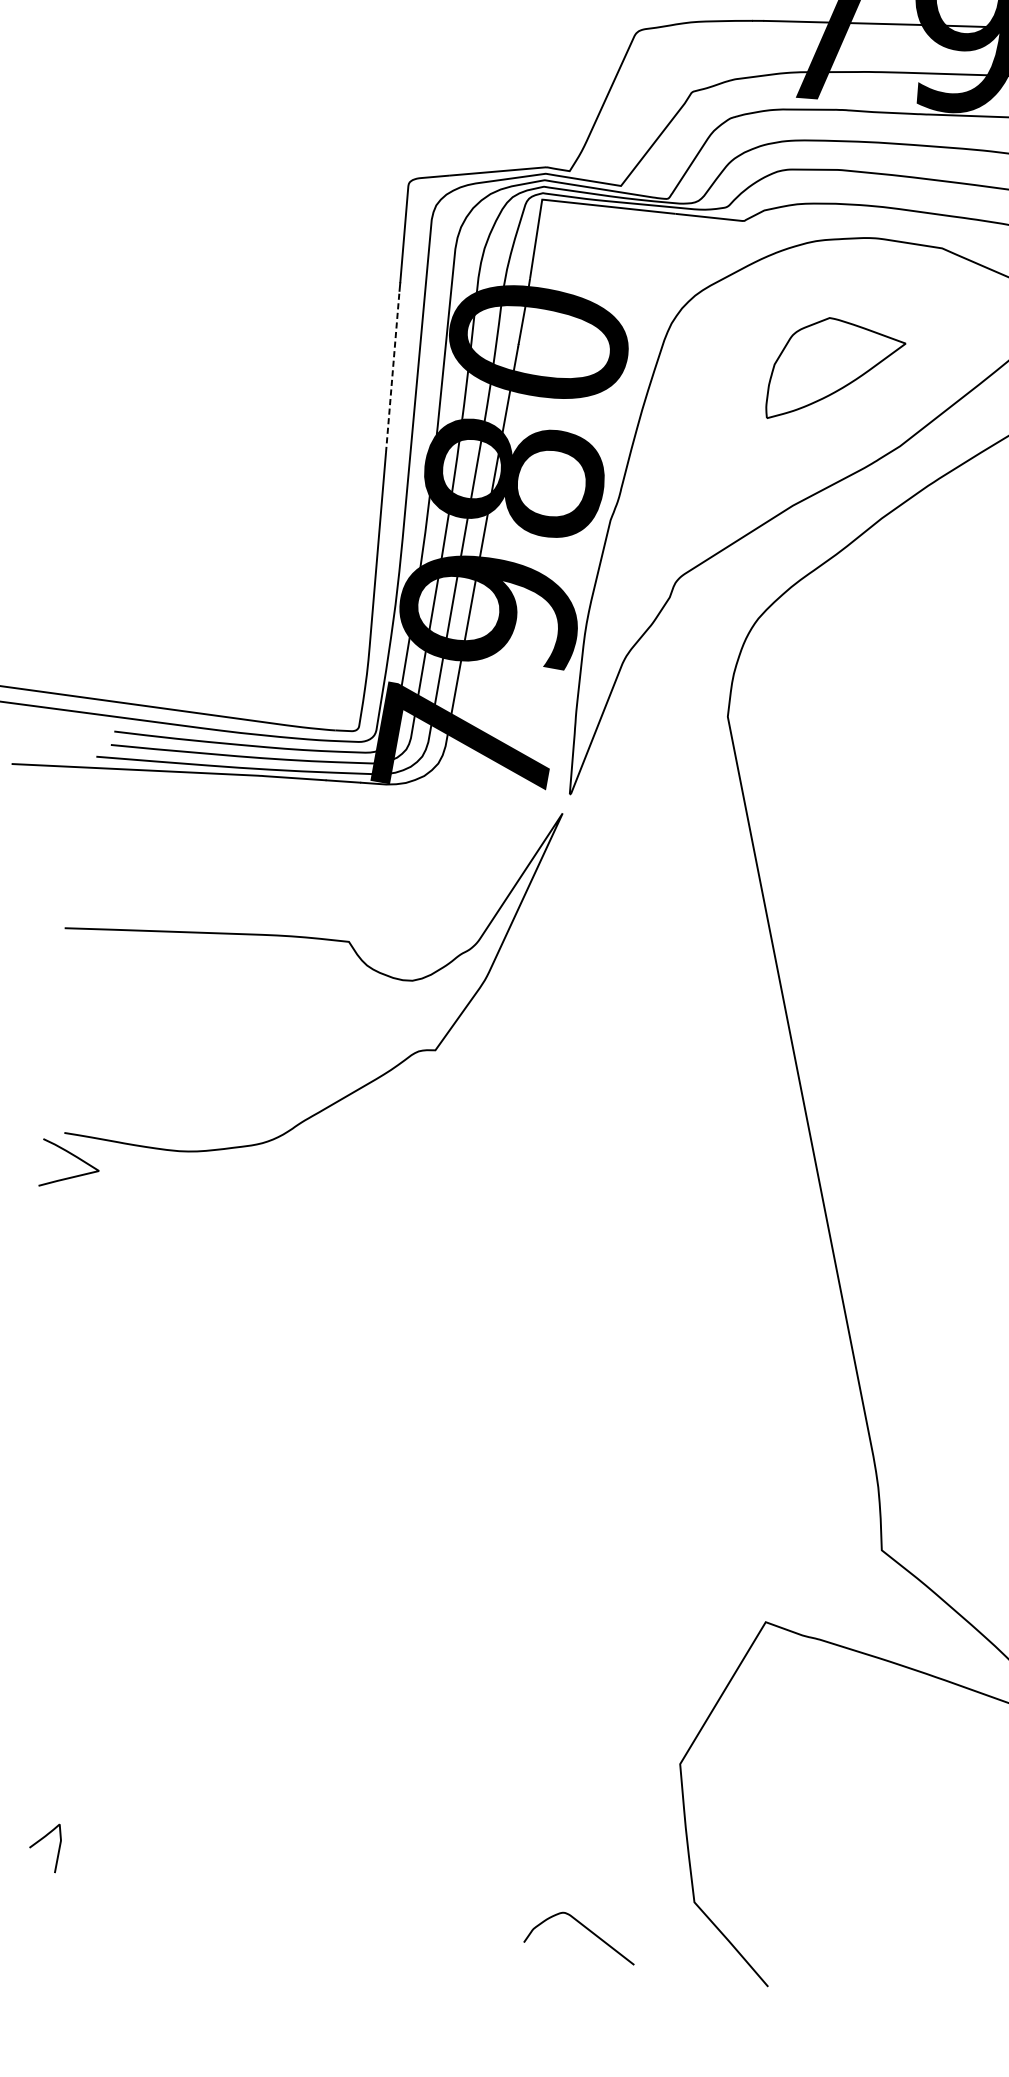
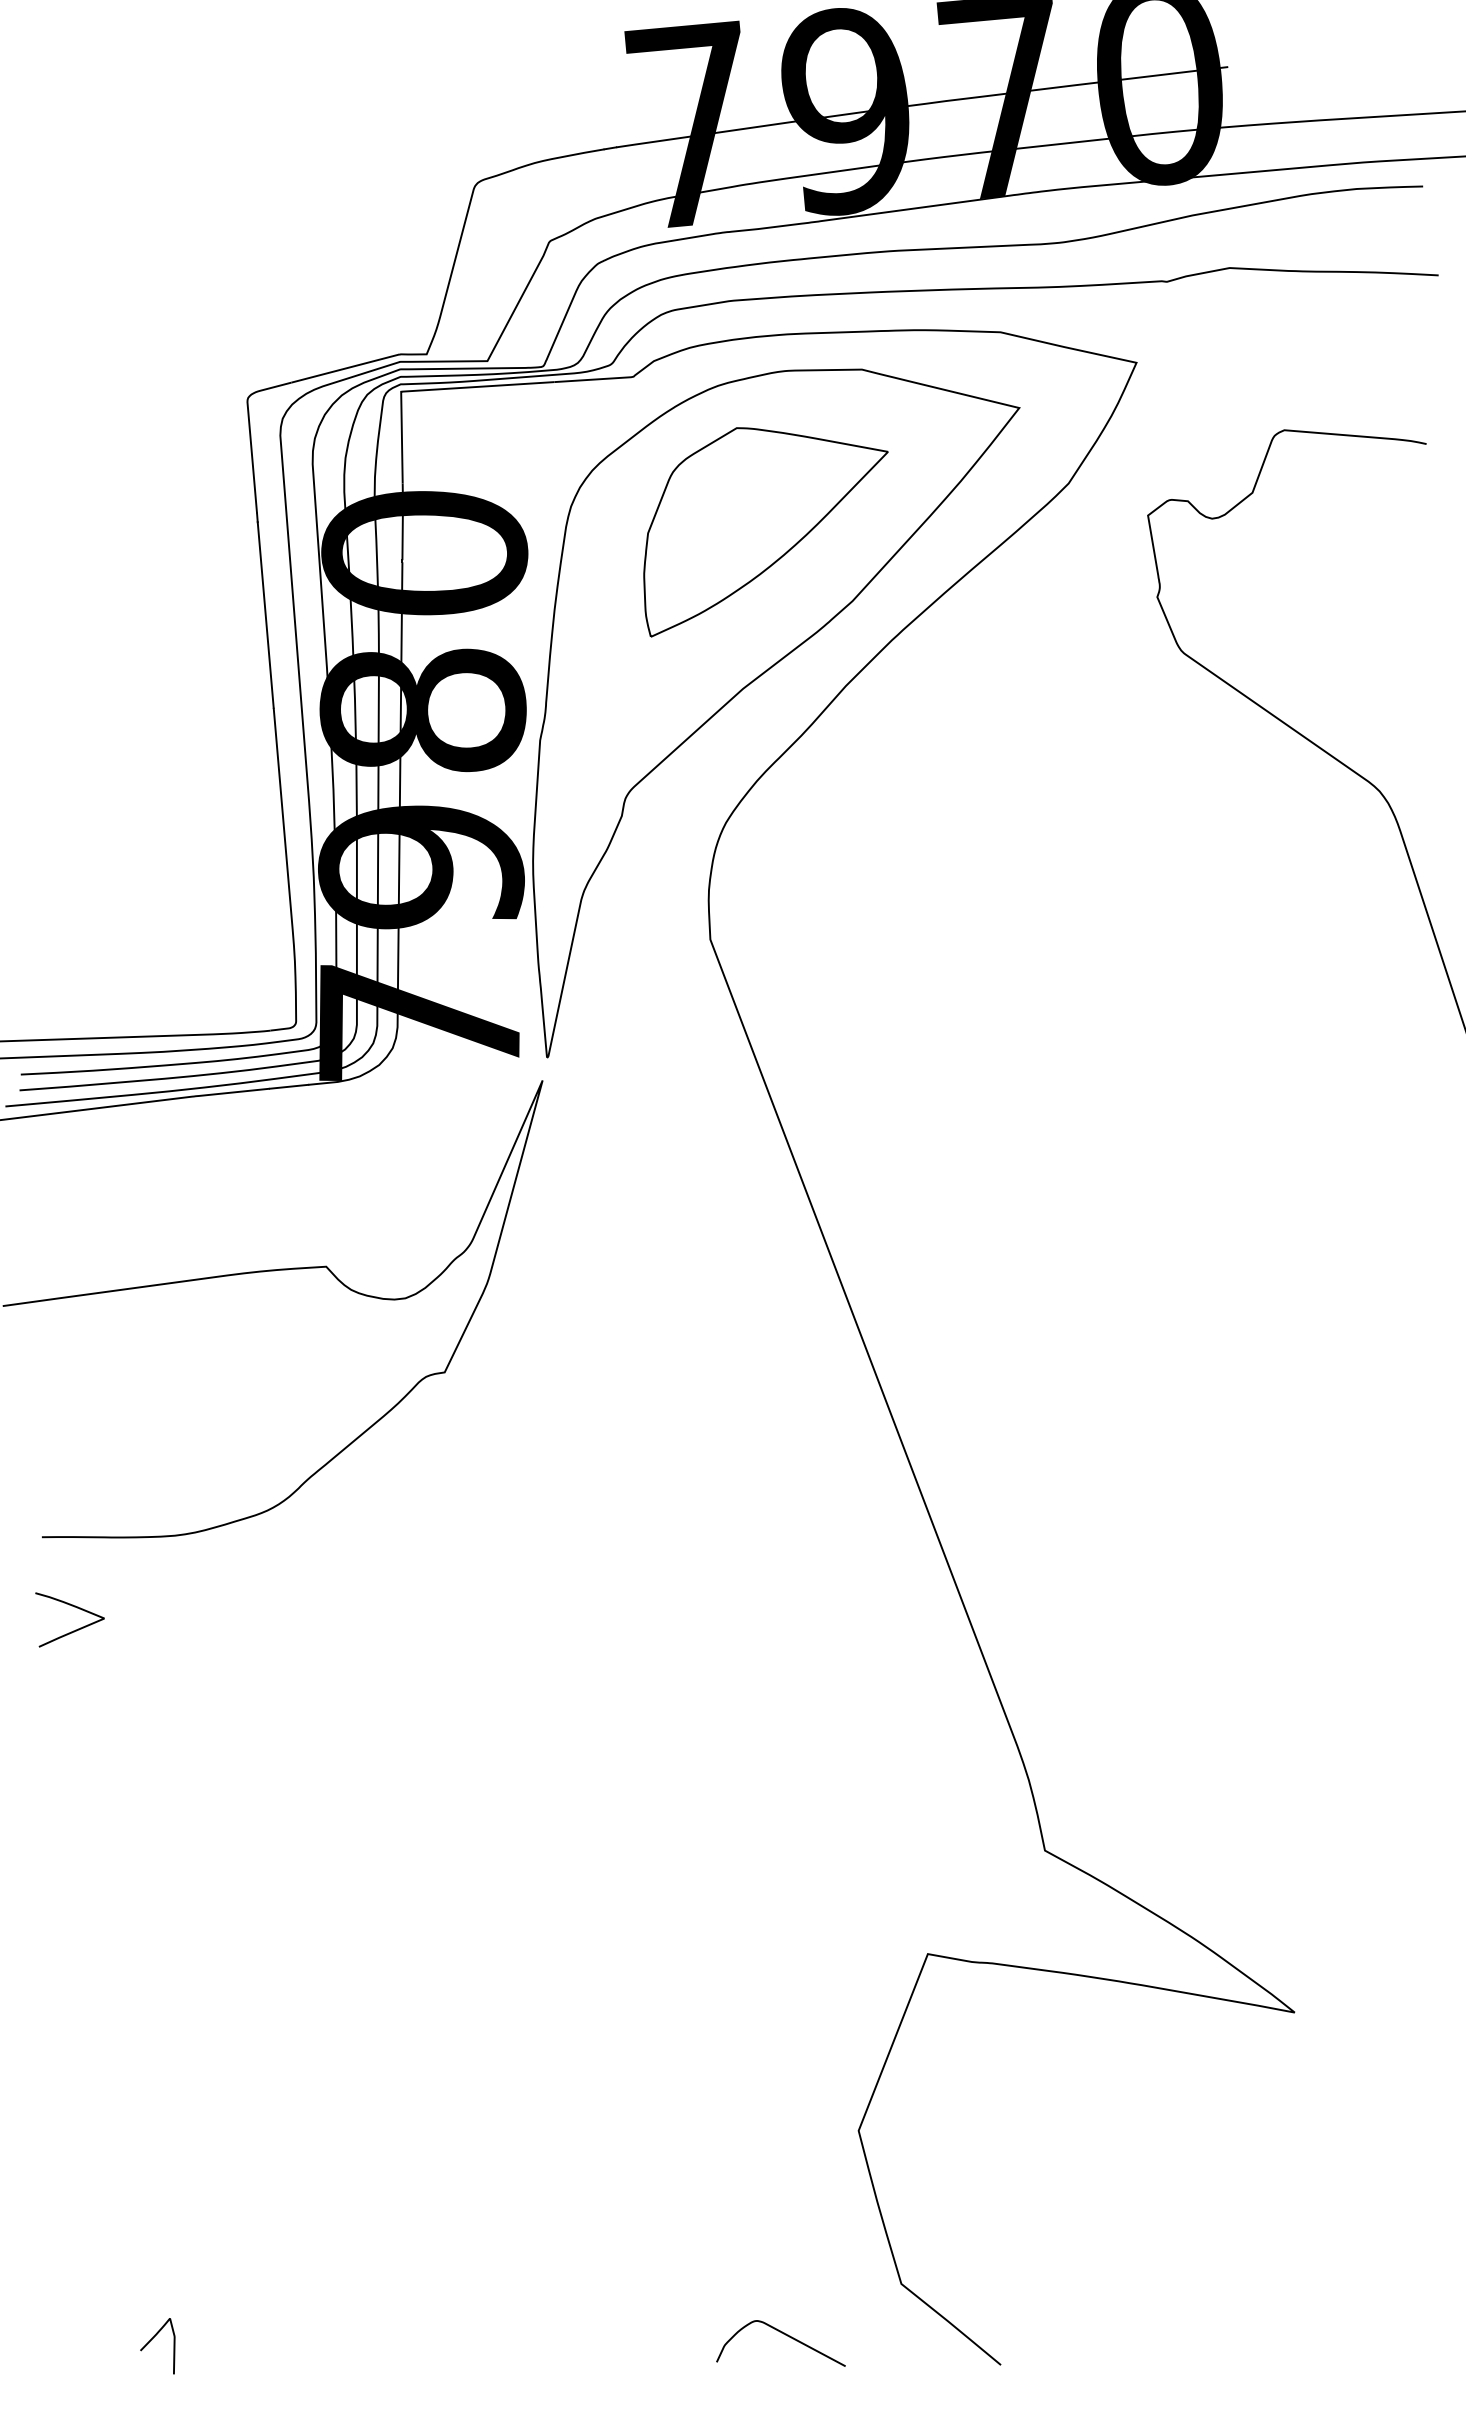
line: (392, 371) -> (265, 614), dashed -> solid
part: (835, 374) -> (765, 532), size x1.67
curve: (72, 1176) -> (75, 1629), moved

